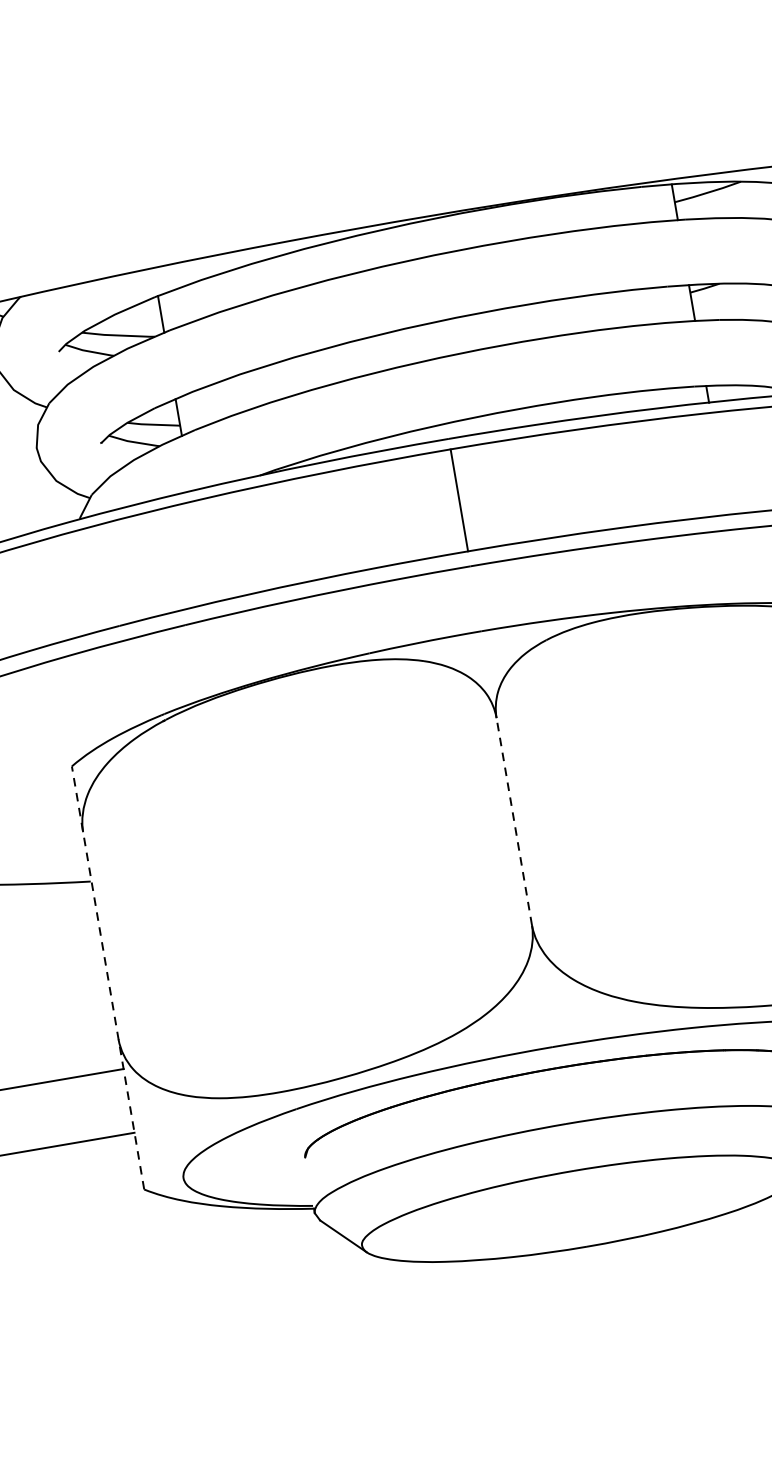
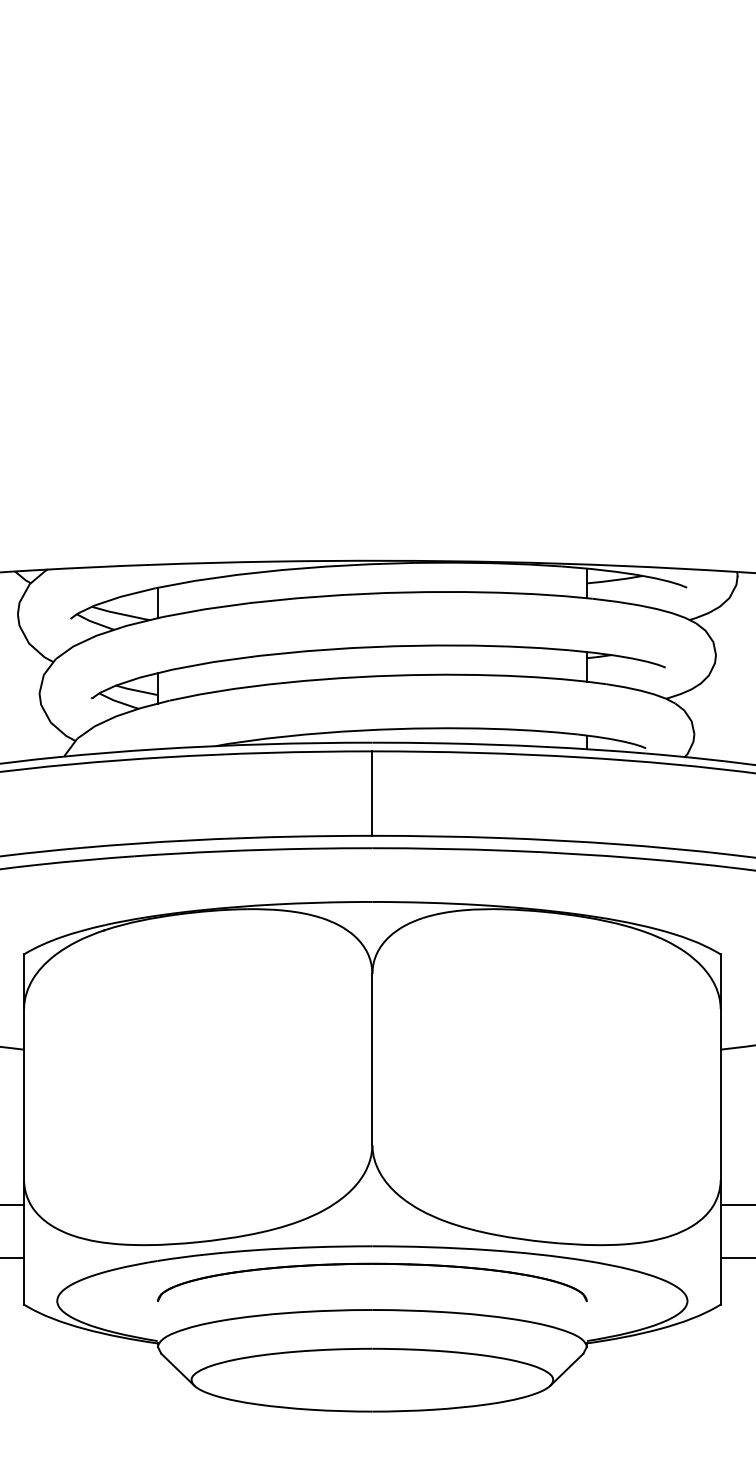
line: (514, 821) -> (372, 1059), dashed -> solid
line: (108, 977) -> (24, 1129), dashed -> solid

